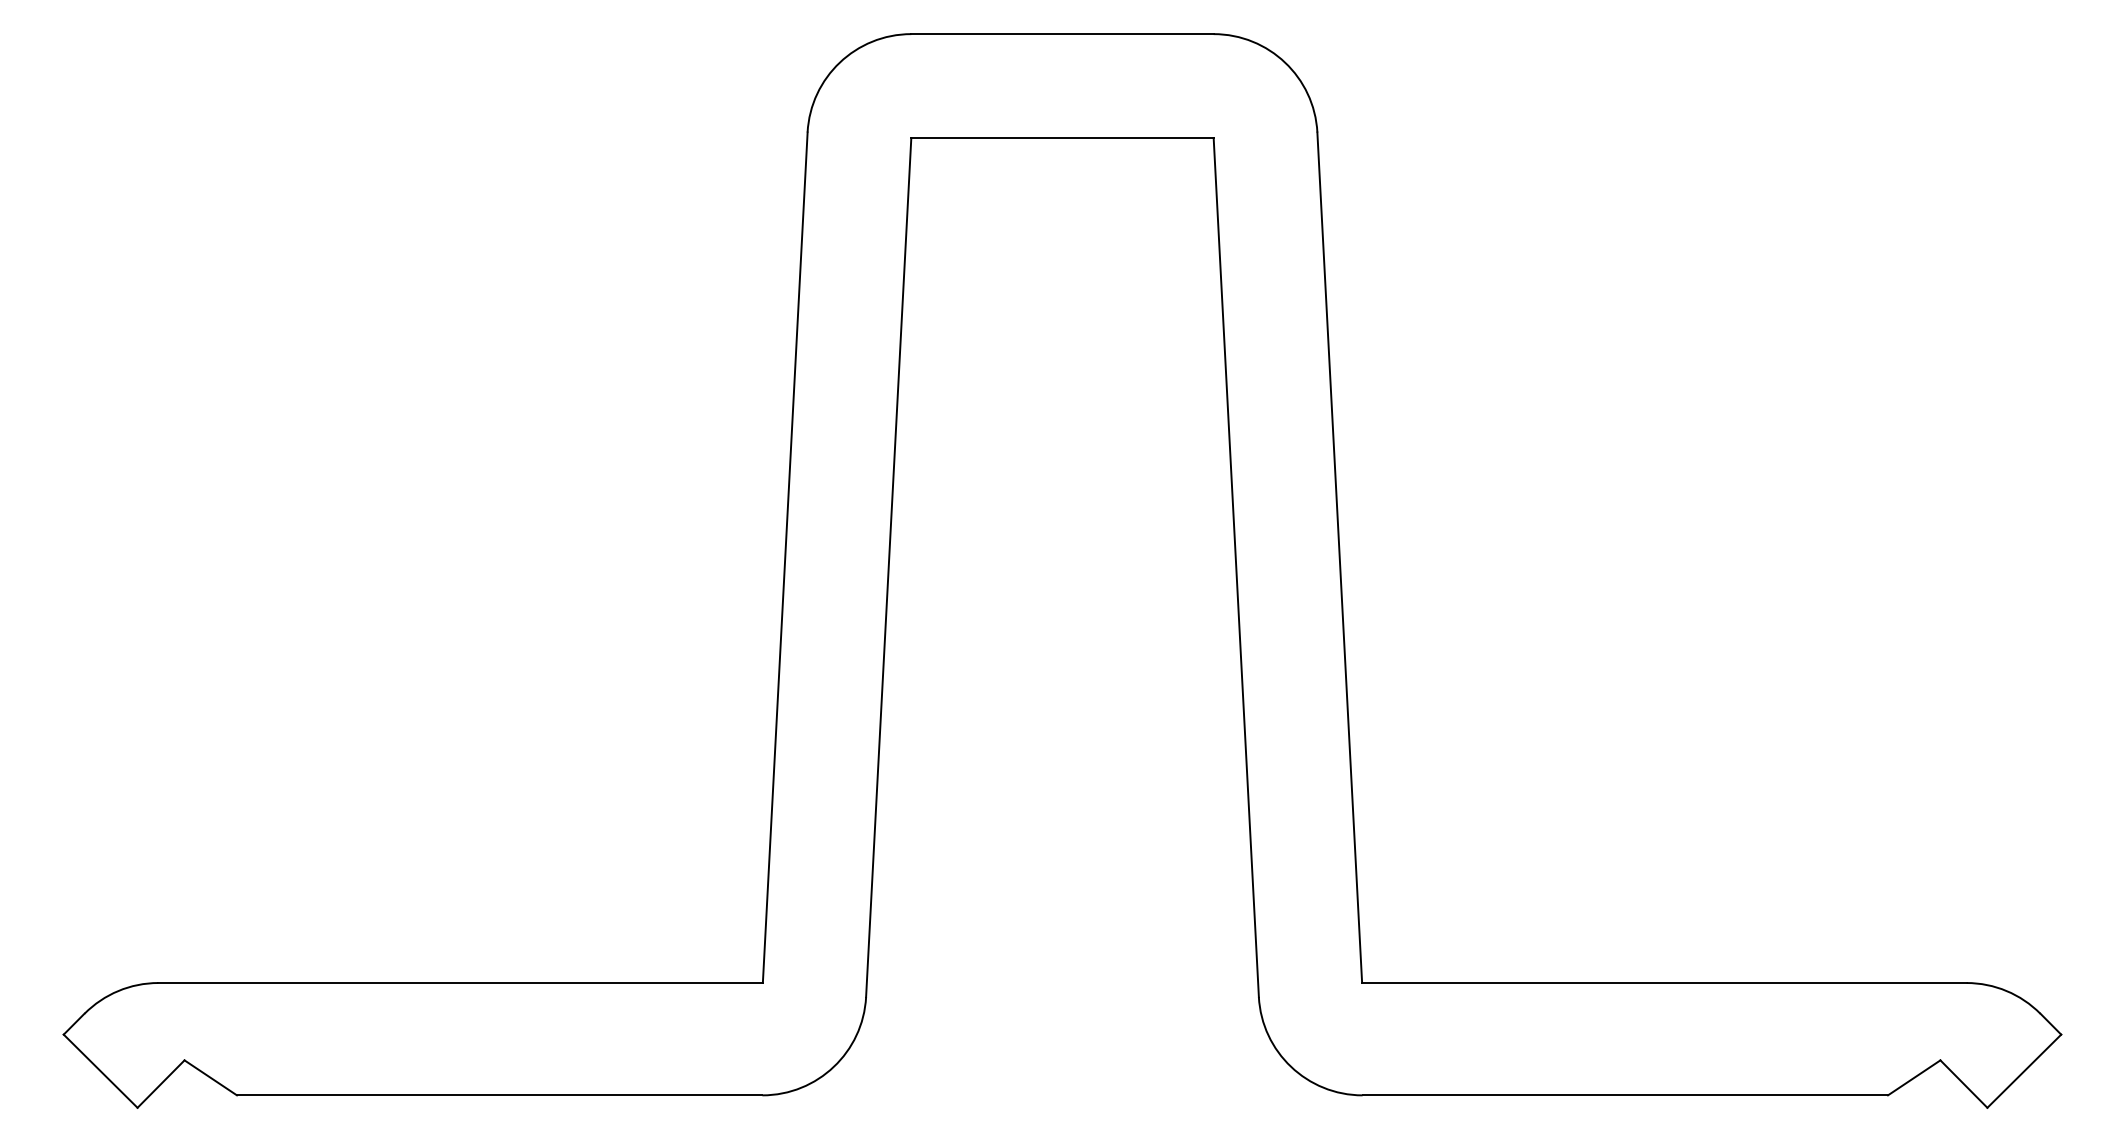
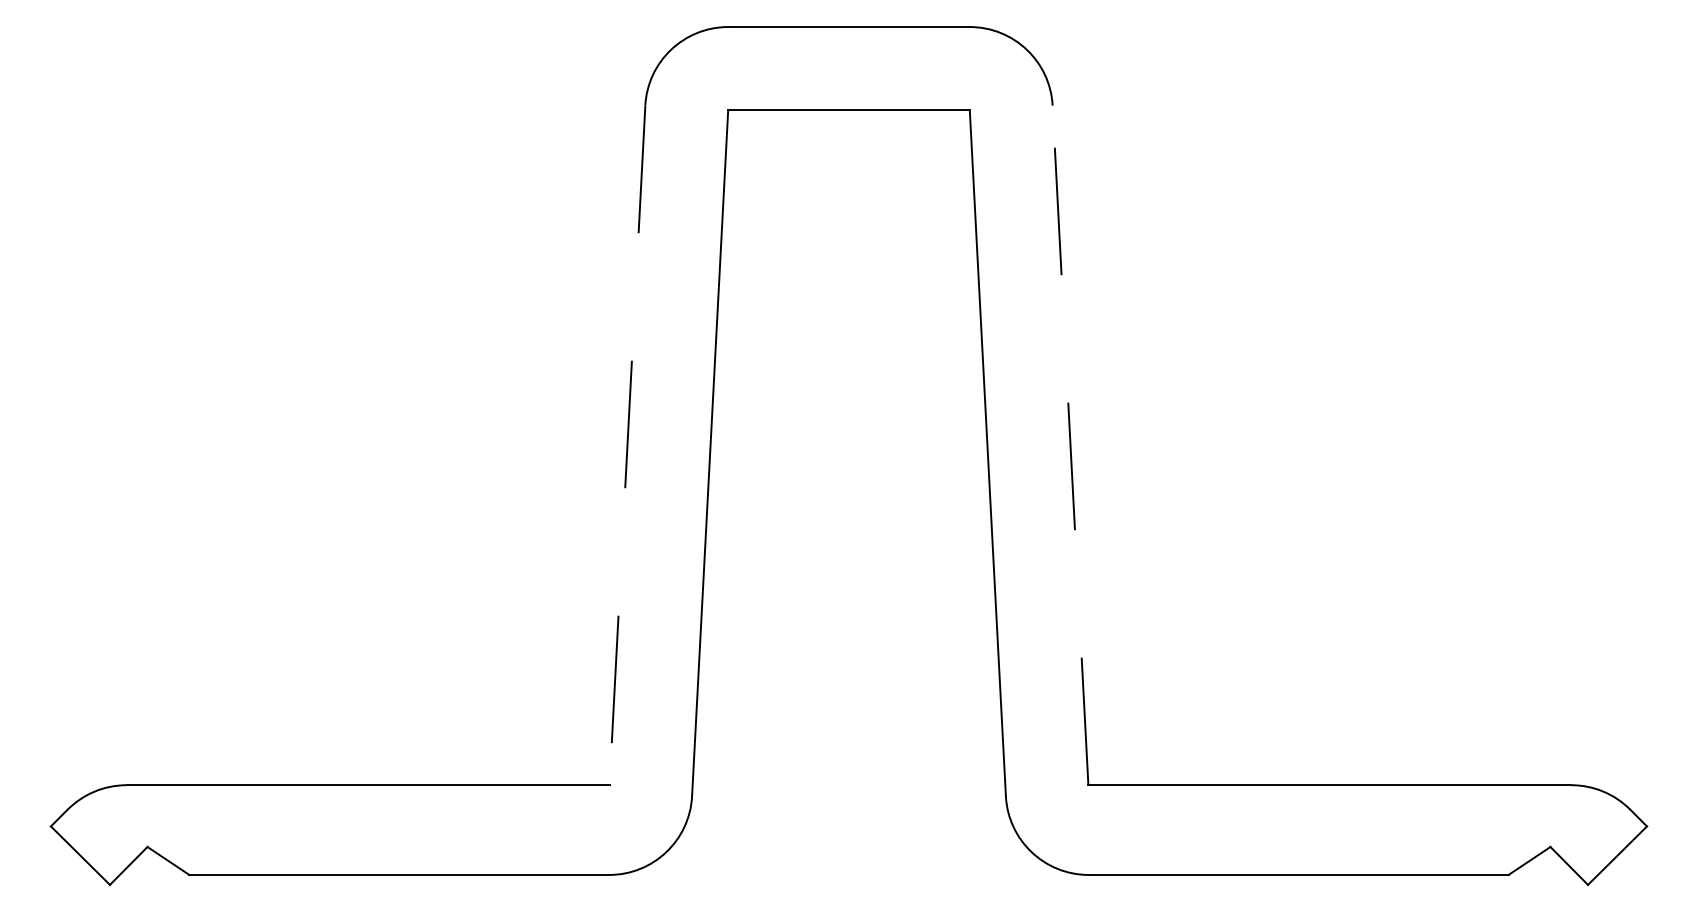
line: (785, 557) -> (627, 445), solid -> dashed
line: (1339, 557) -> (1070, 445), solid -> dashed

